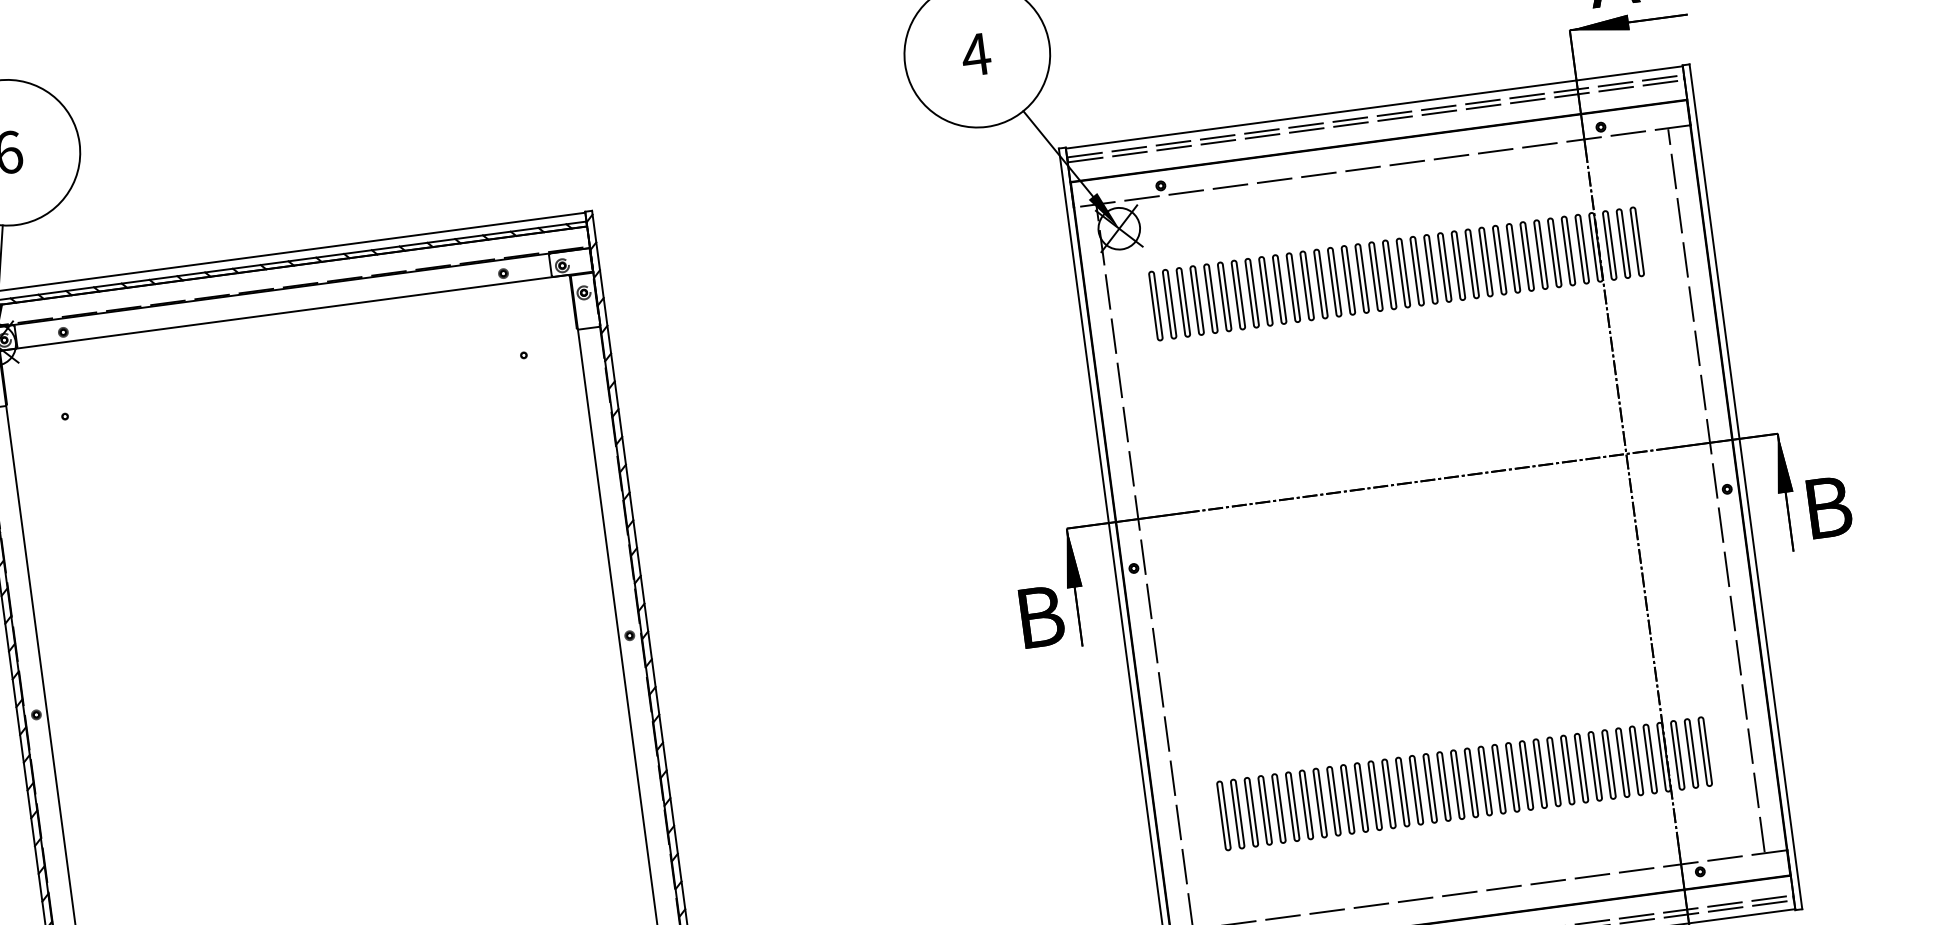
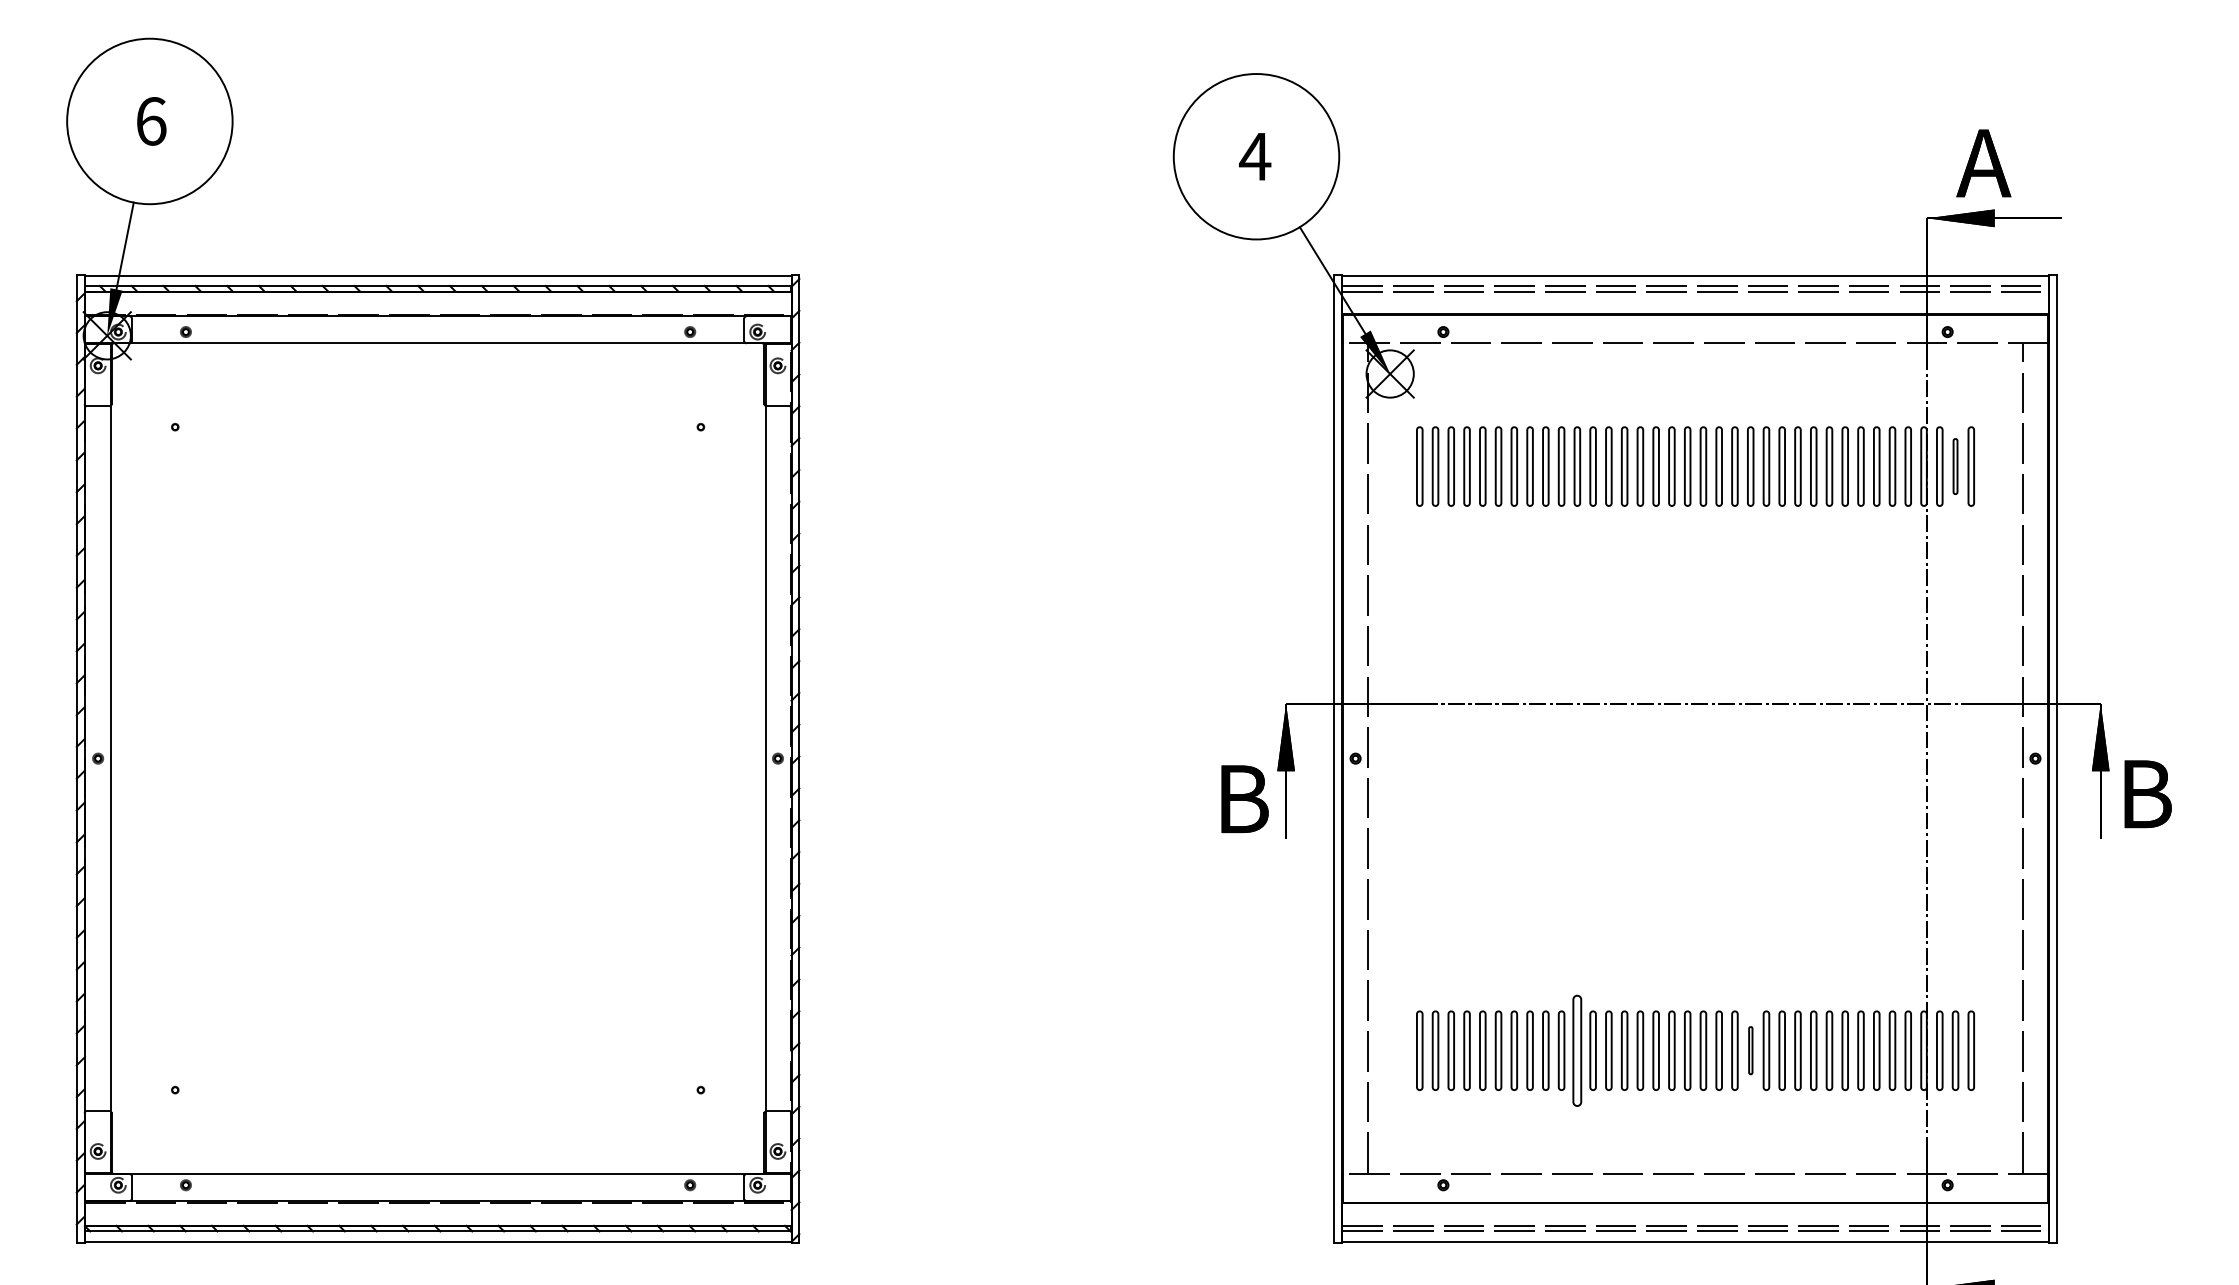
part: (1623, 243) -> (1955, 466), size x0.7
part: (1512, 777) -> (1750, 1050), size x0.6
part: (1361, 797) -> (1577, 1050), size x1.4

